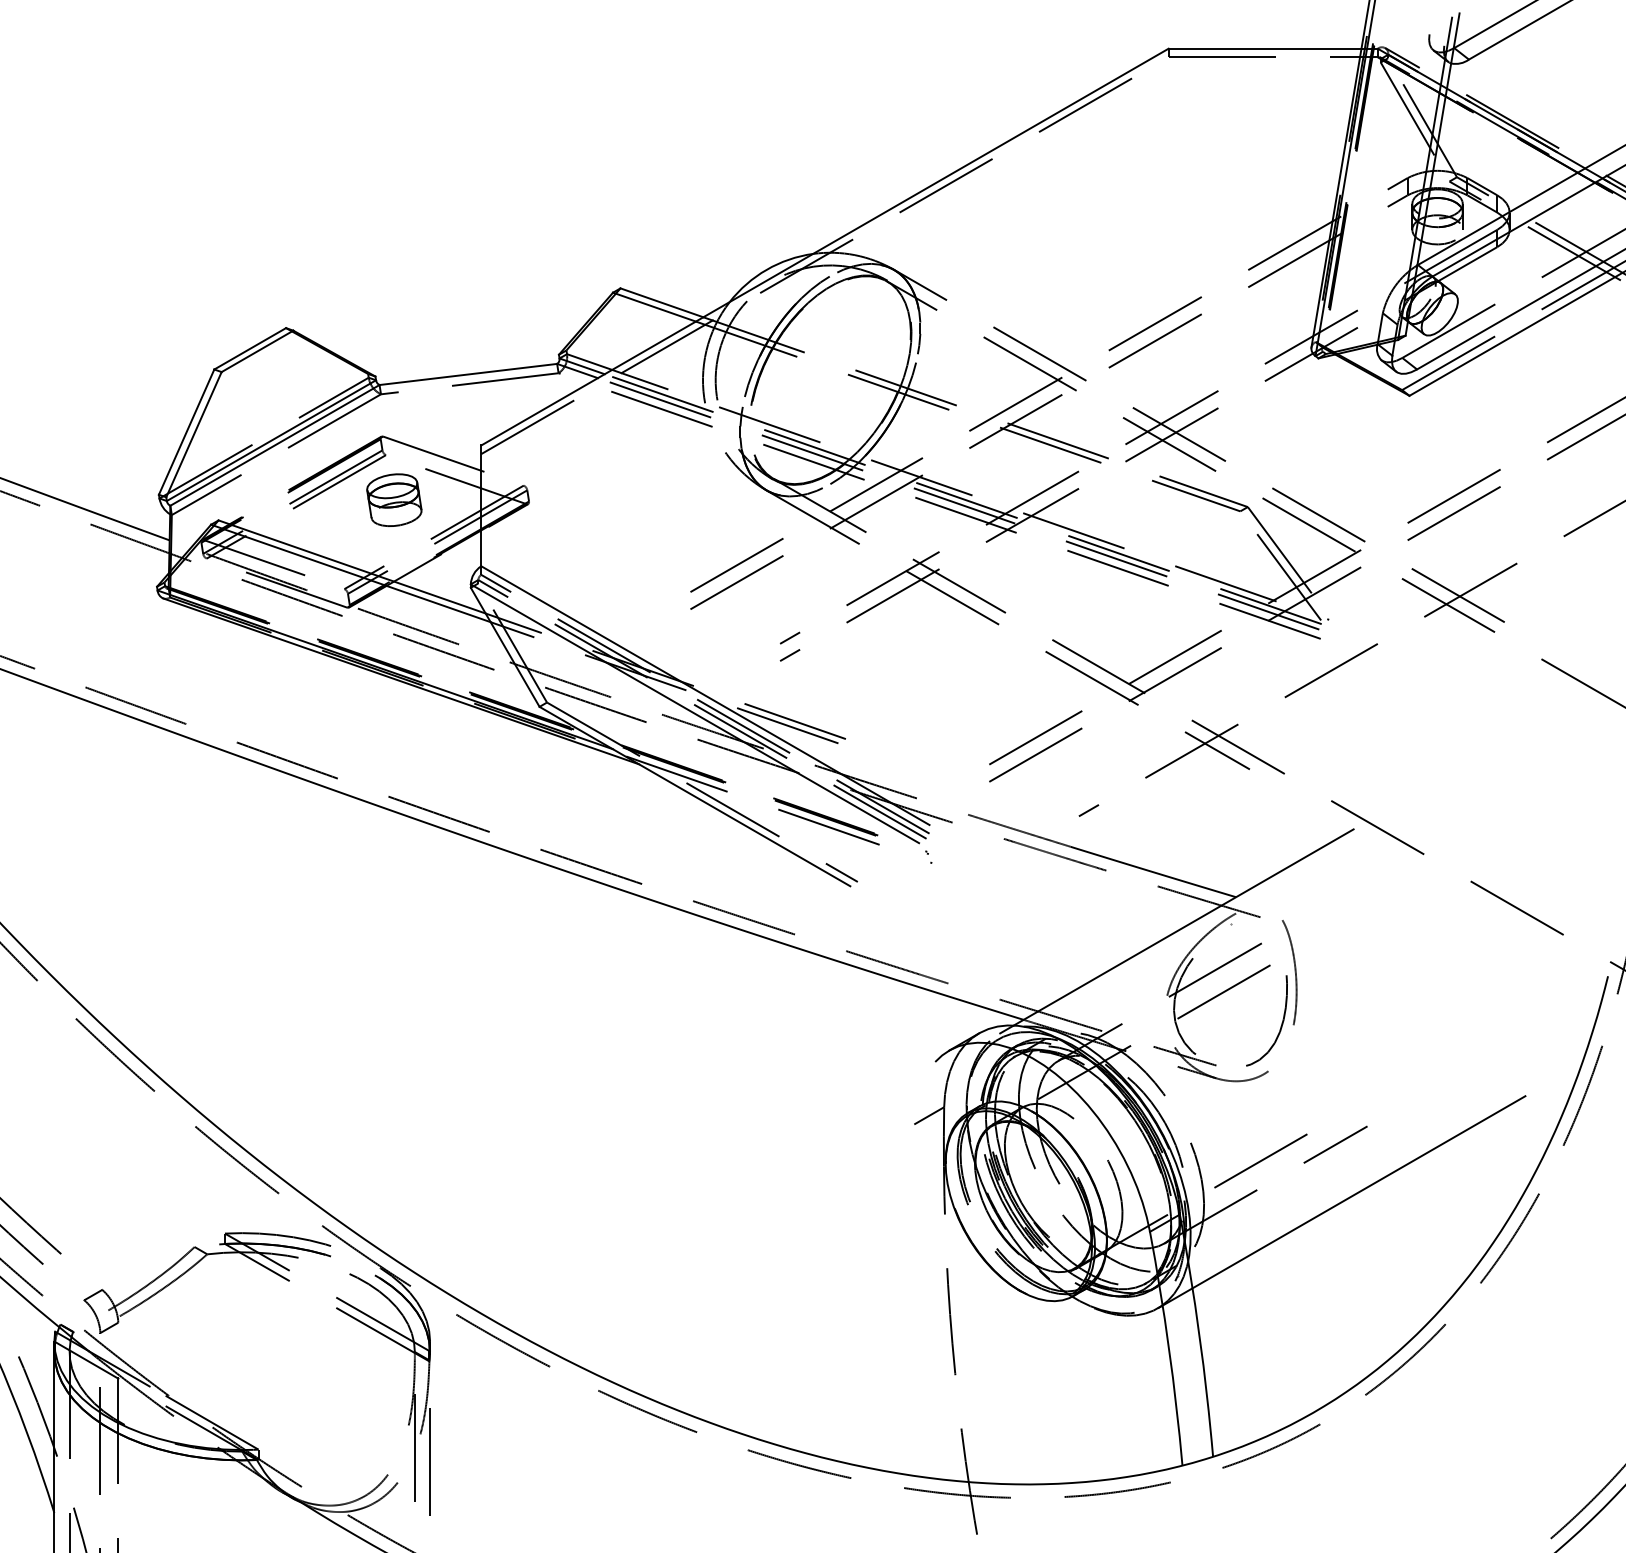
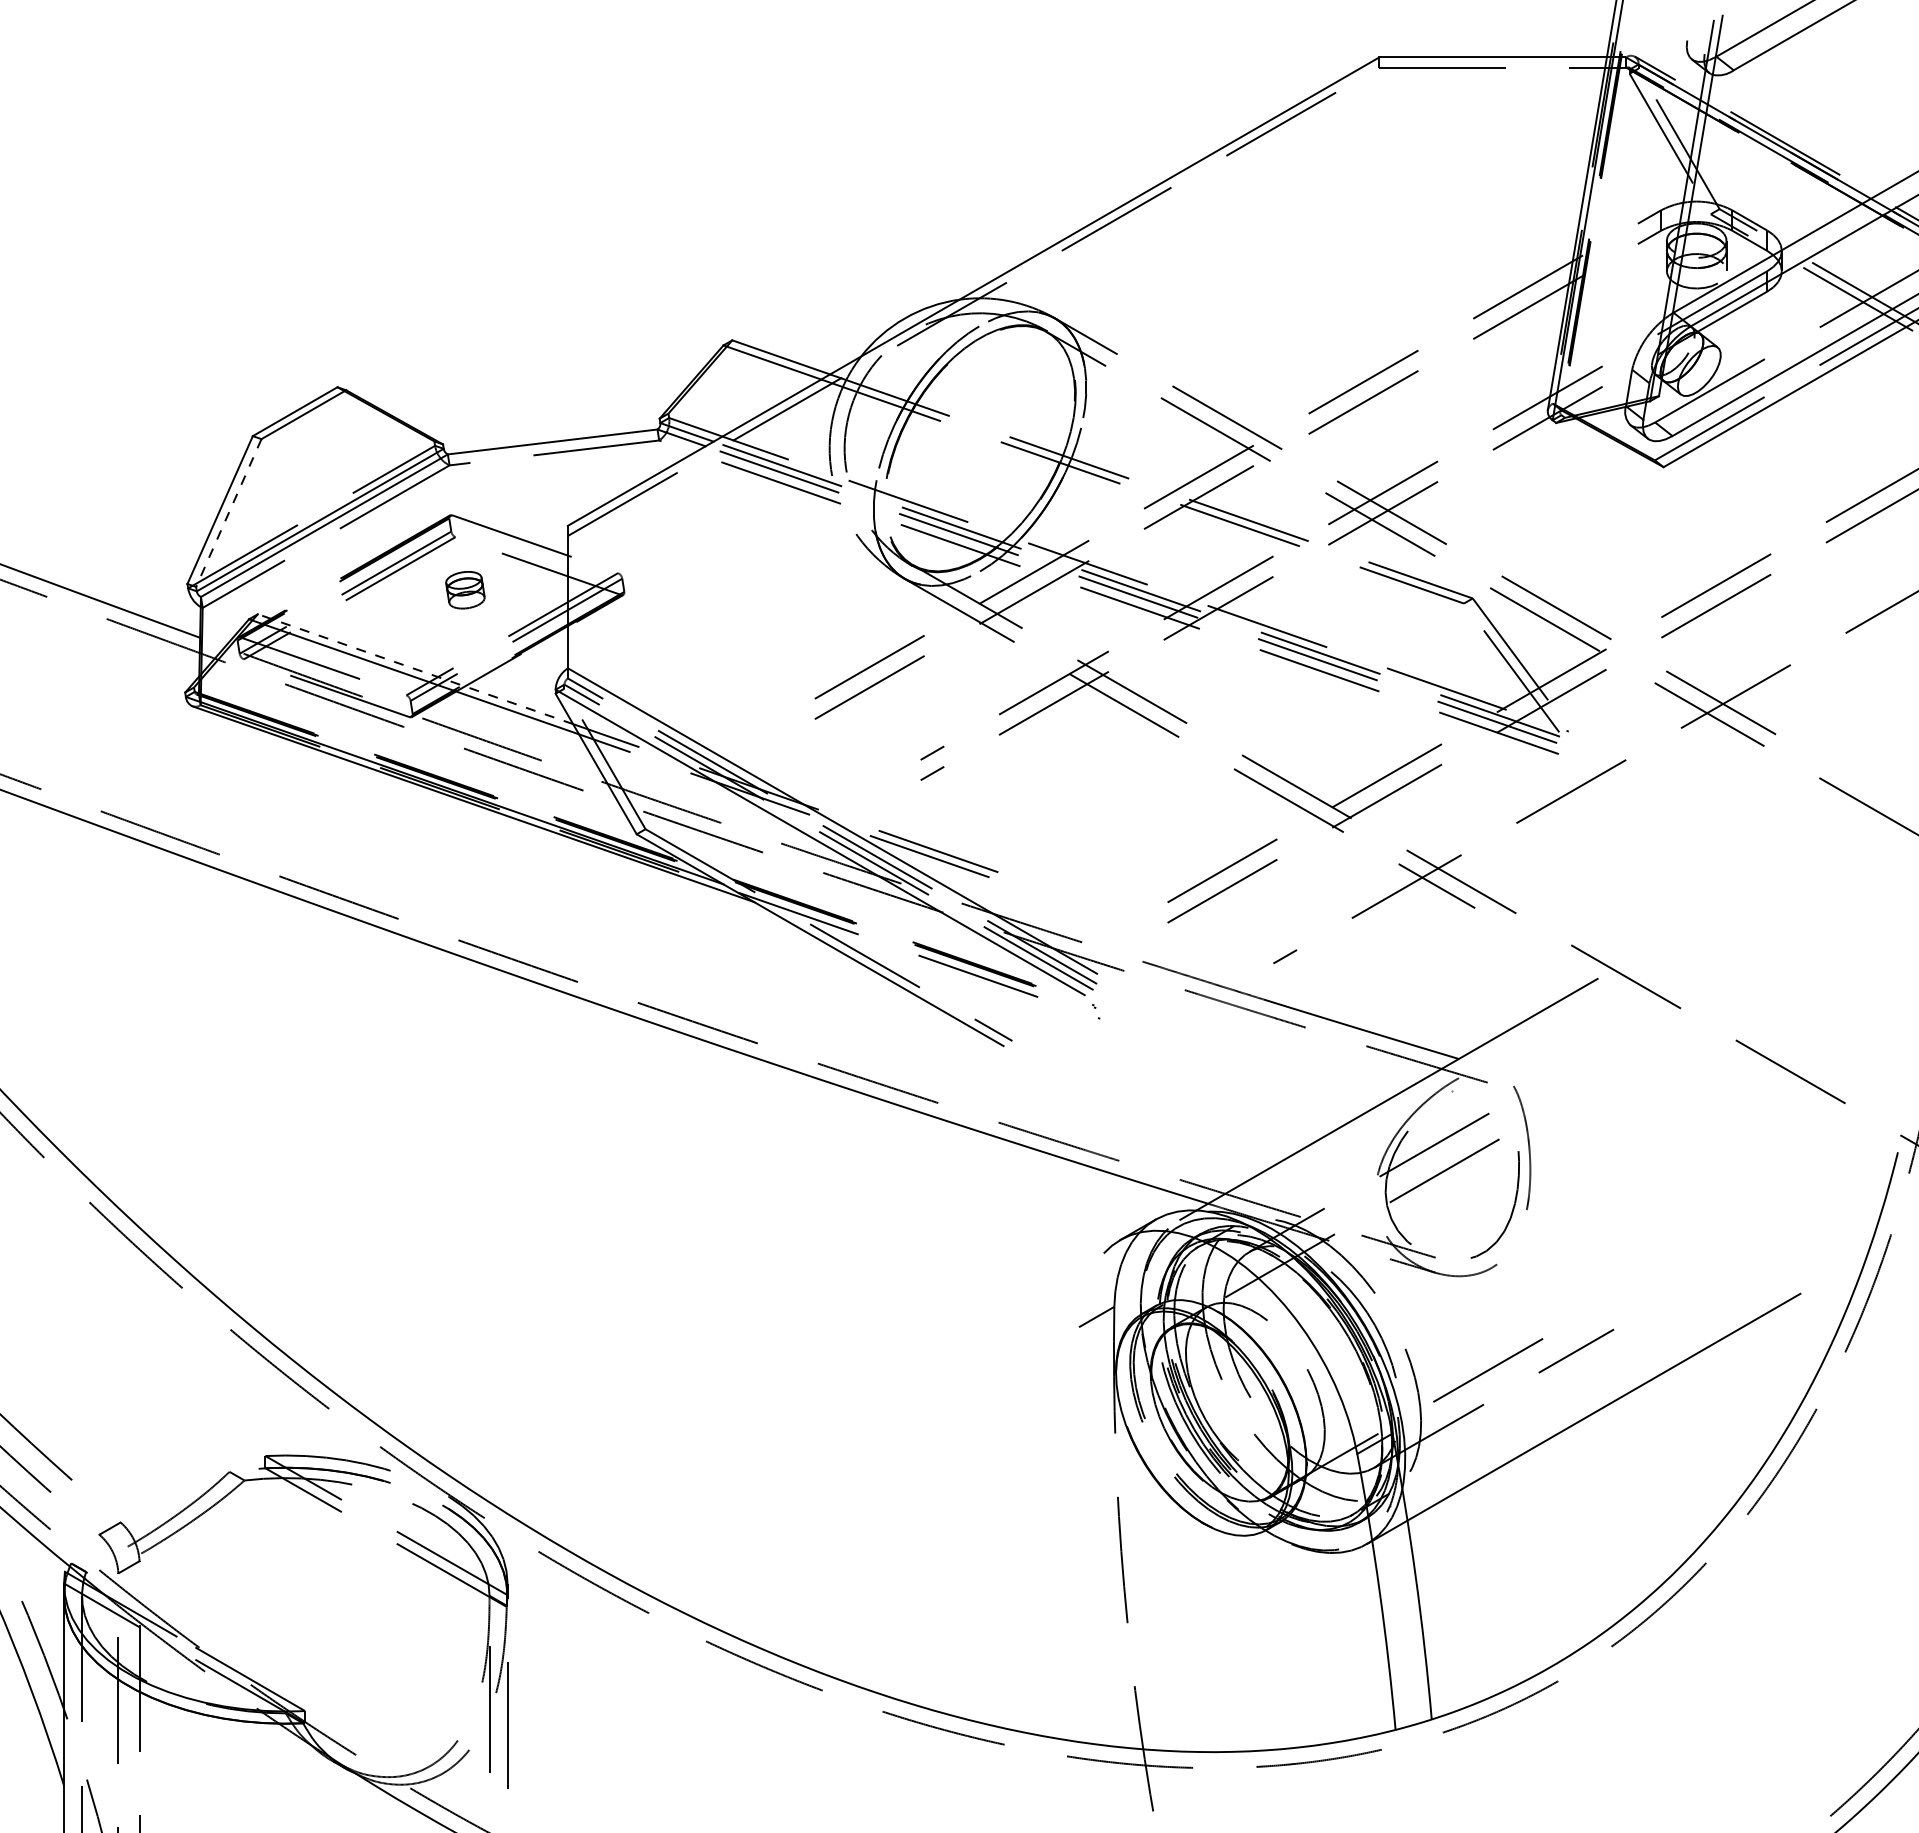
line: (193, 435) -> (228, 513), solid -> dashed
part: (394, 499) -> (465, 589), size x0.6
line: (352, 567) -> (415, 669), solid -> dashed

